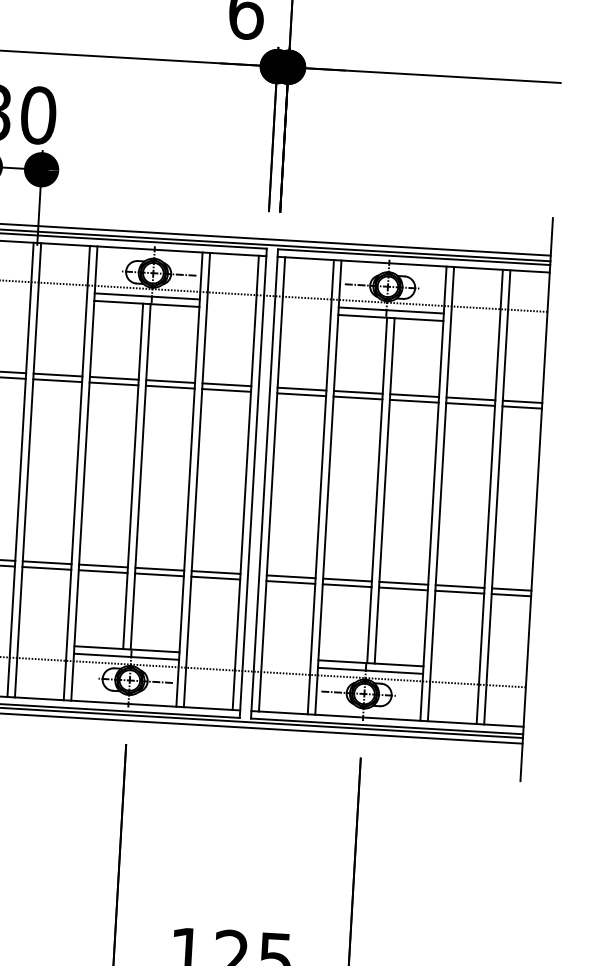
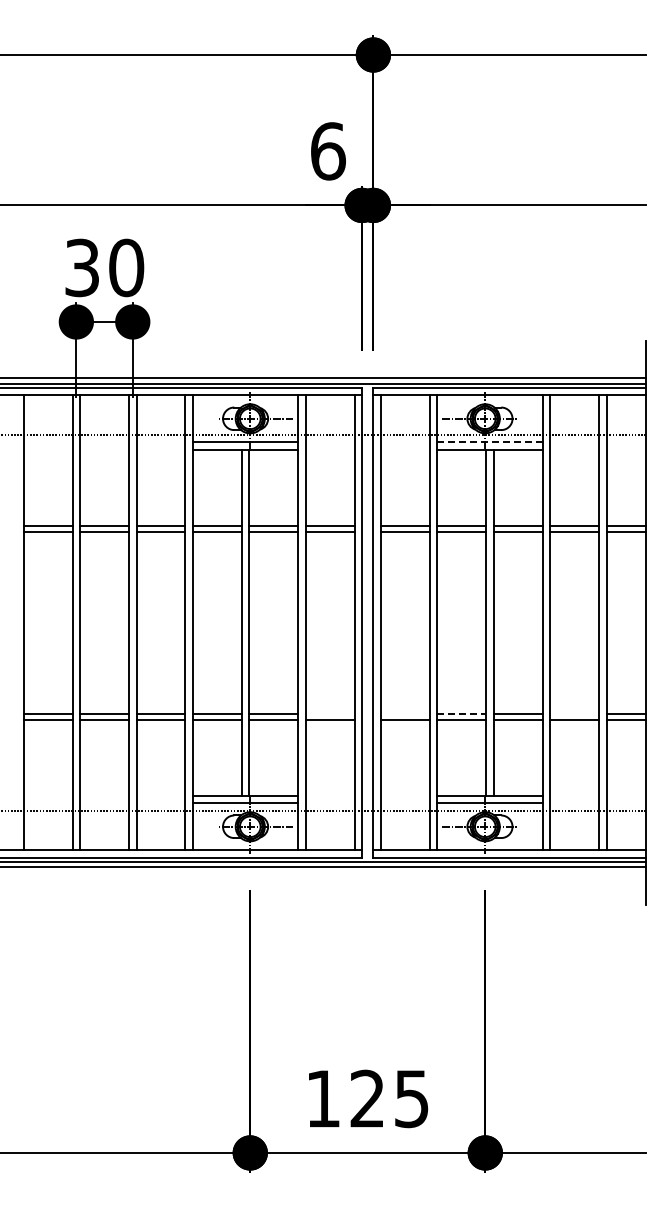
line: (390, 310) -> (489, 442), solid -> dashed
line: (215, 571) -> (329, 713), removed
line: (290, 576) -> (404, 713), removed
line: (348, 579) -> (462, 713), solid -> dashed
line: (460, 586) -> (574, 713), removed

